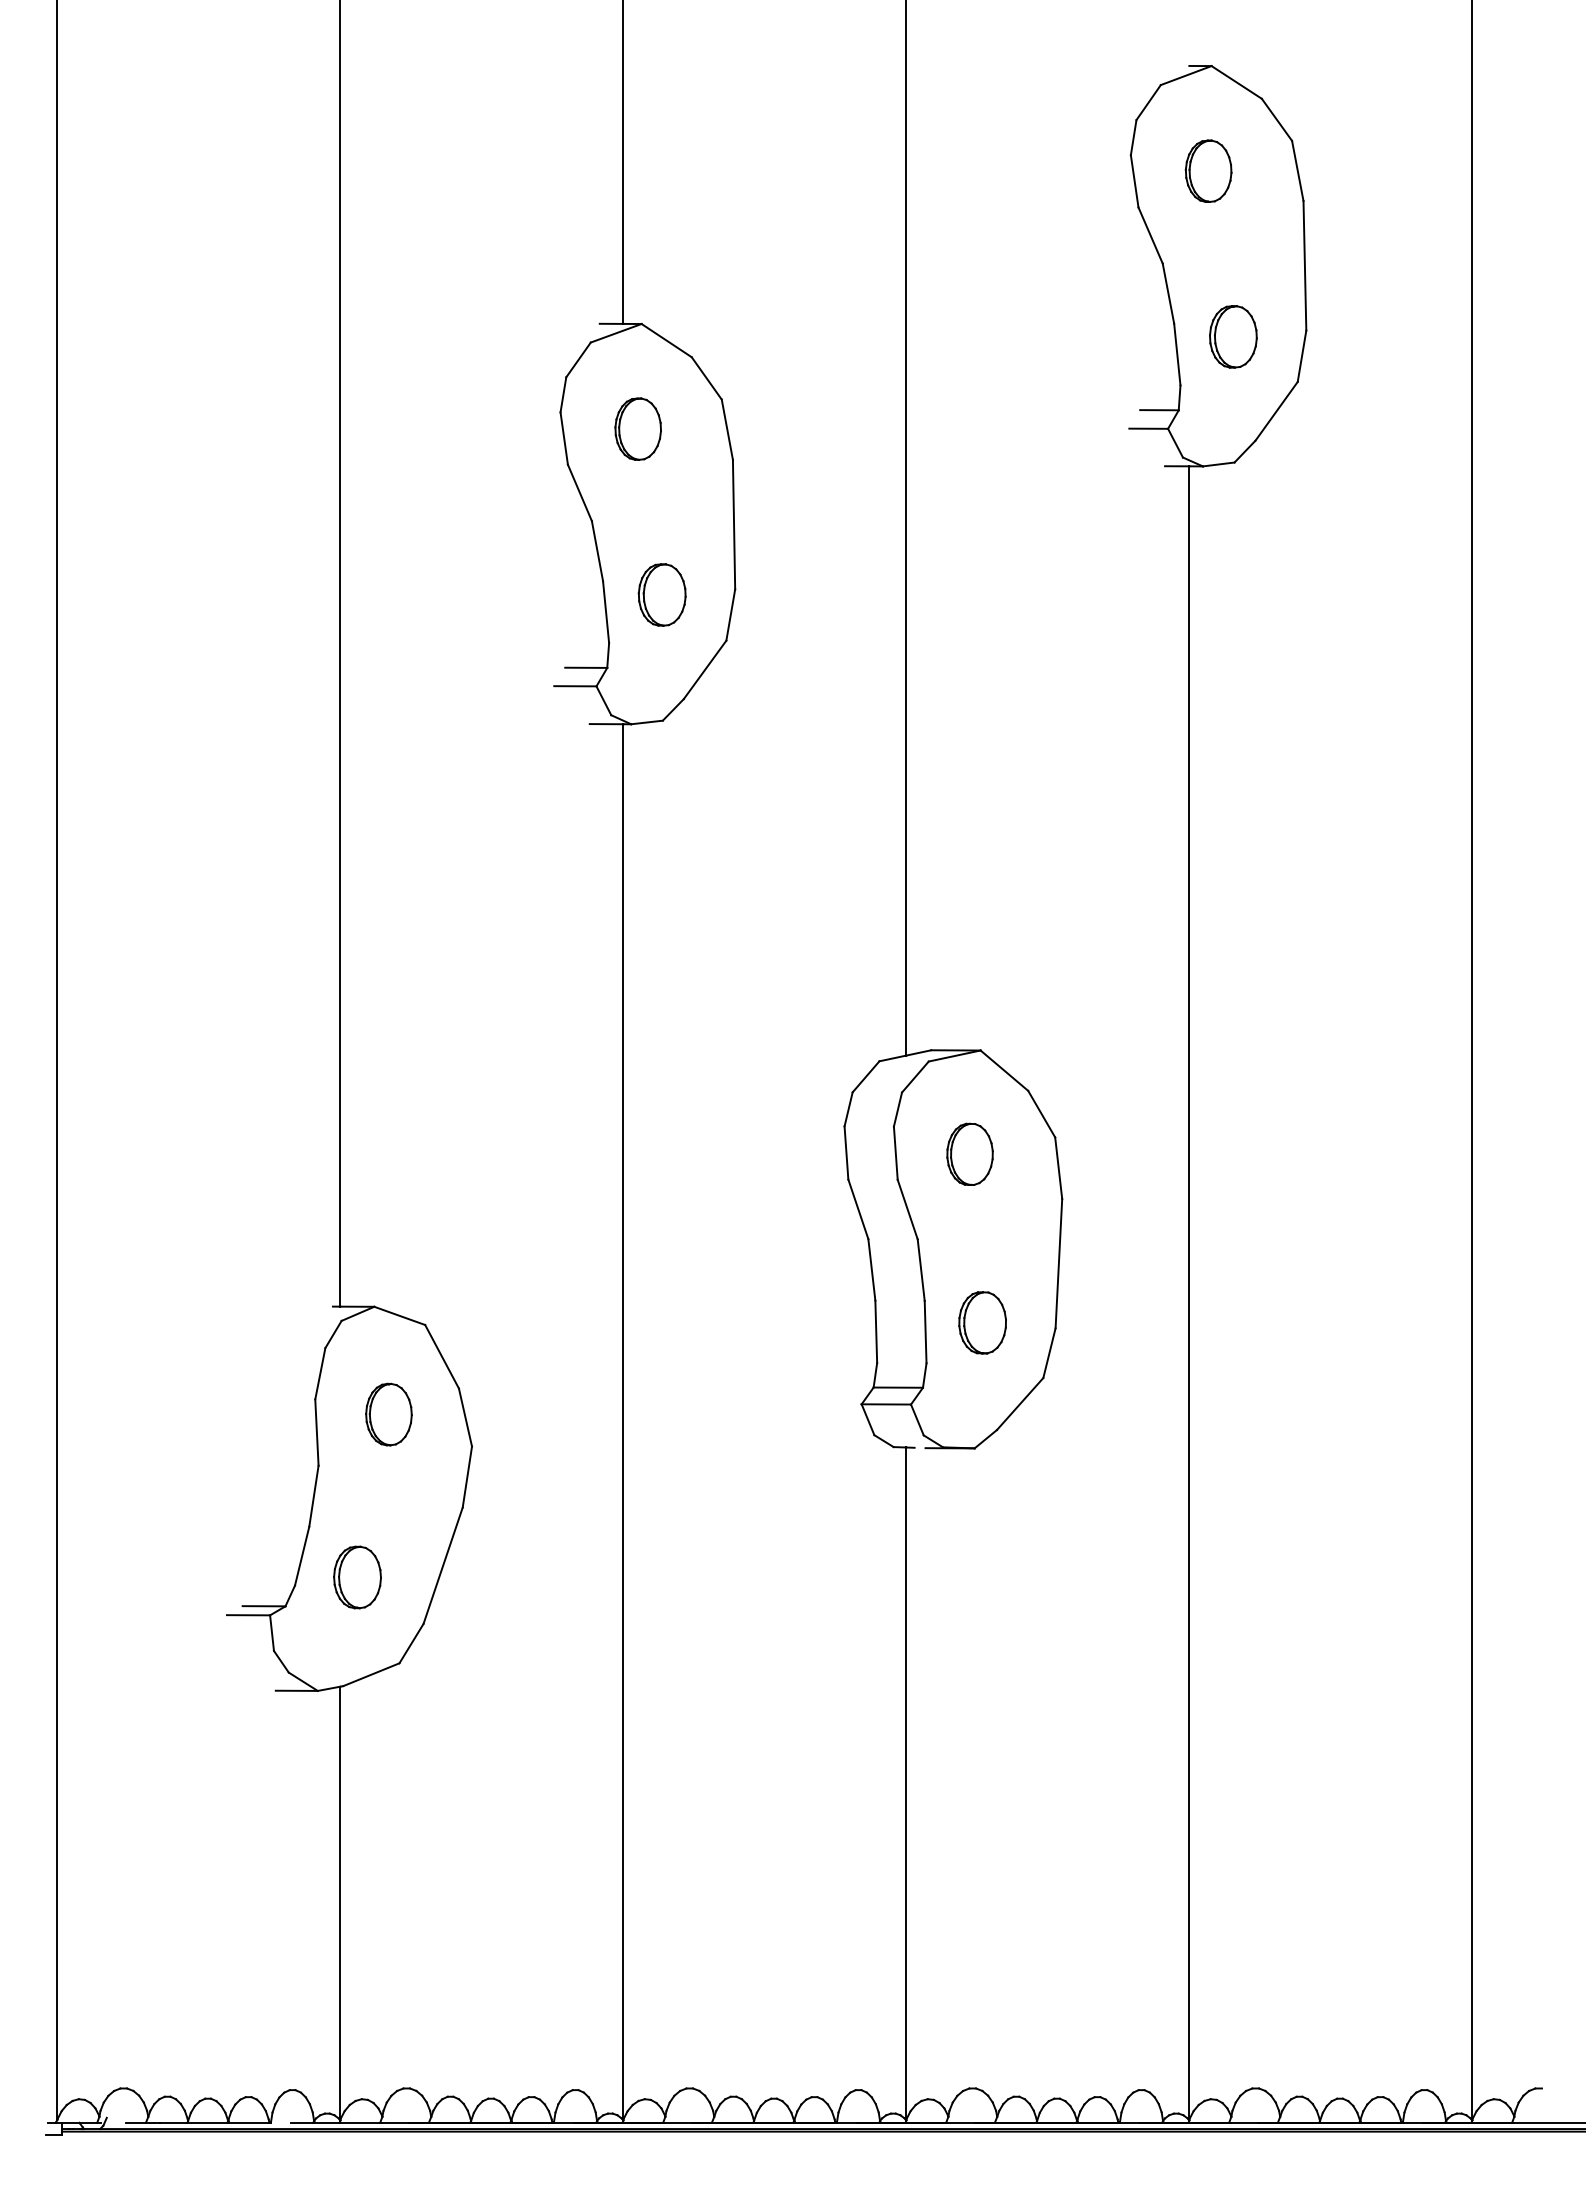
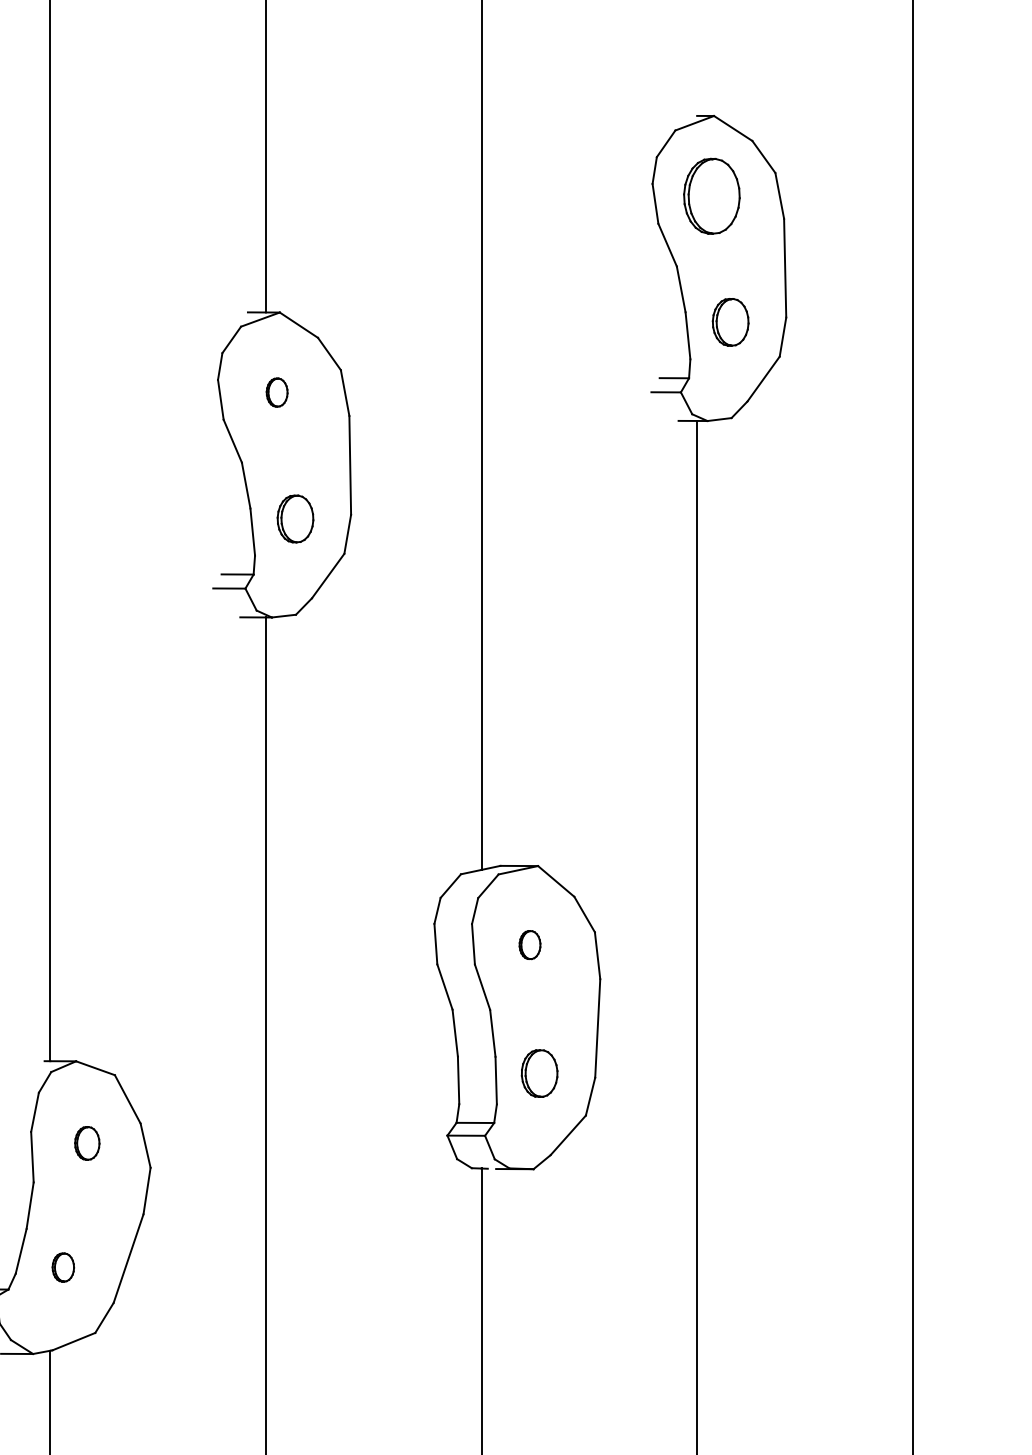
part: (1208, 170) -> (711, 195), size x1.6
part: (637, 428) -> (276, 392), size x0.6
part: (969, 1153) -> (529, 944), size x0.6
part: (388, 1414) -> (86, 1143), size x0.7
part: (357, 1577) -> (63, 1267), size x0.6

